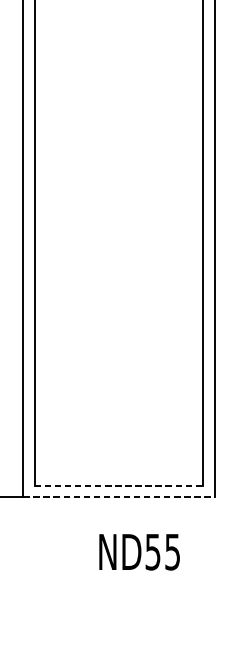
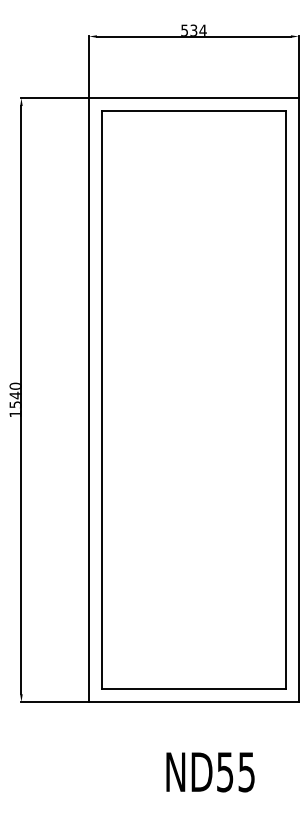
line: (119, 485) -> (194, 689), dashed -> solid
line: (118, 496) -> (193, 701), dashed -> solid
text: (139, 552) -> (210, 772), moved

